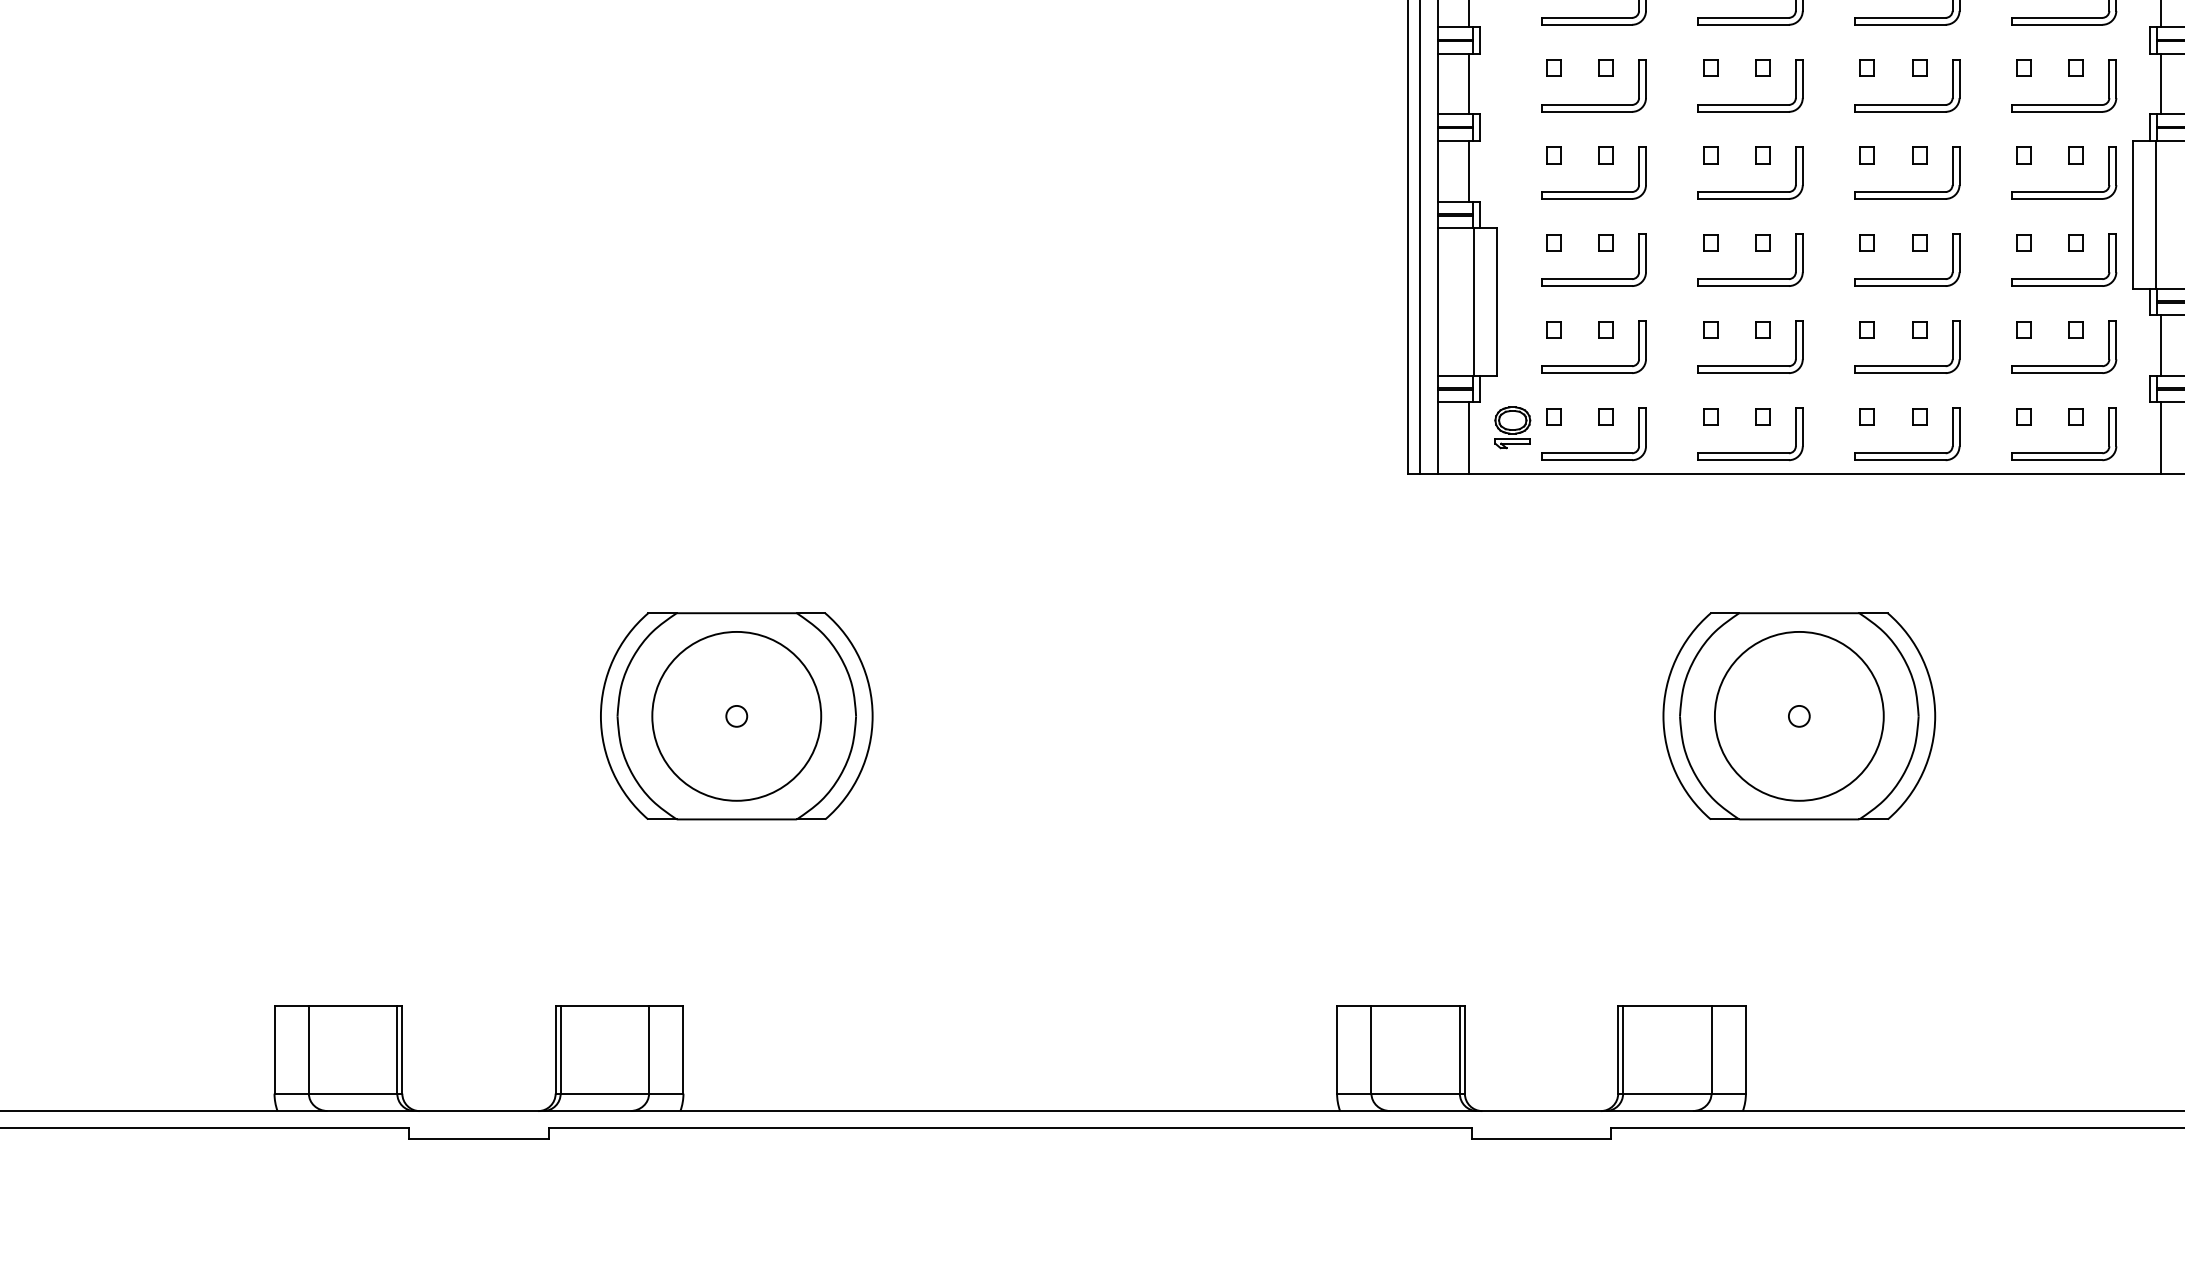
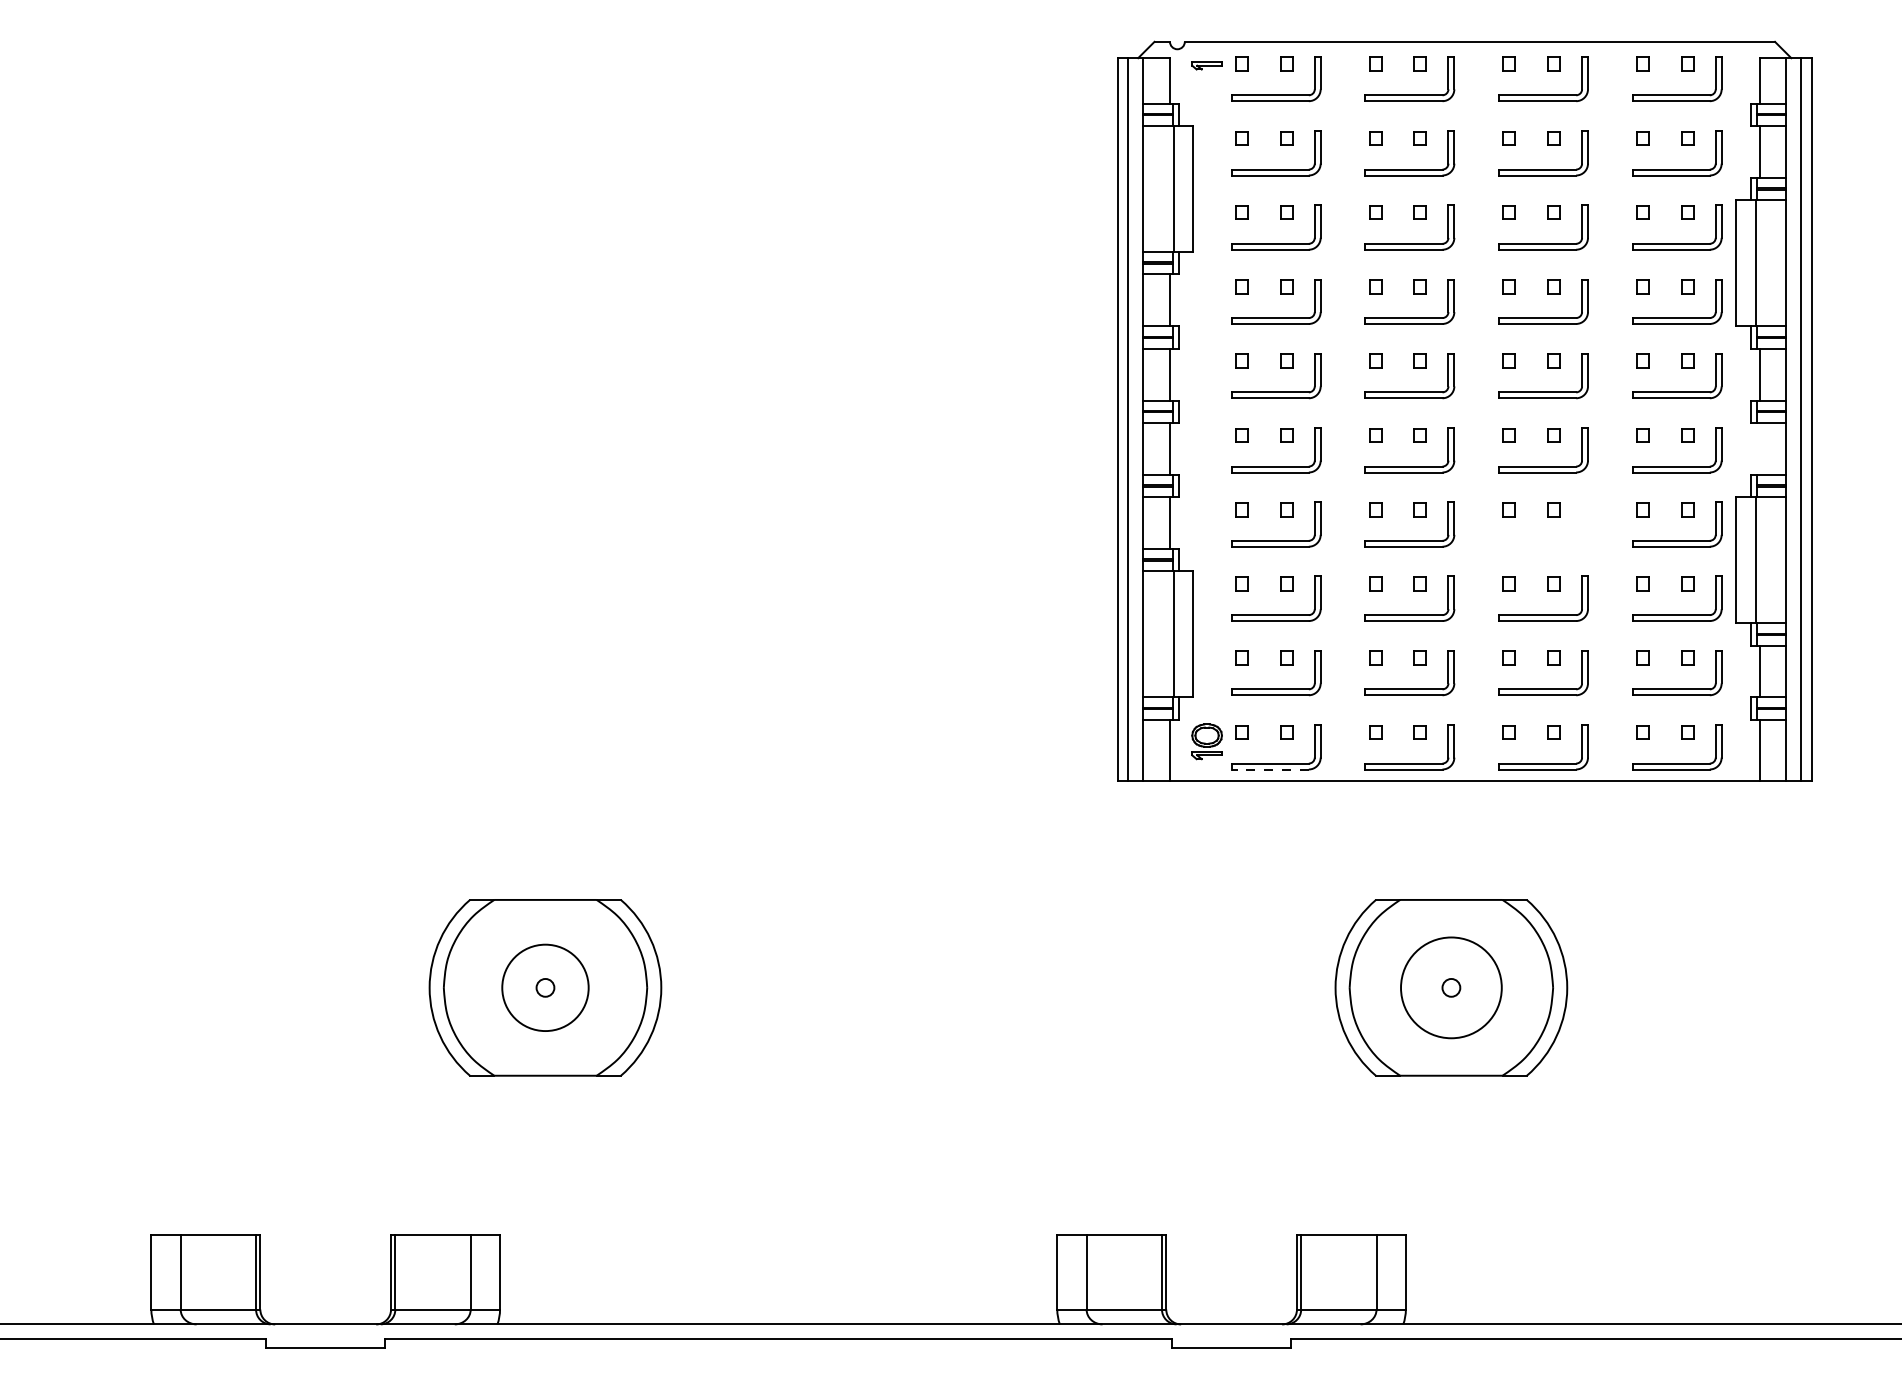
line: (2160, 83) -> (1759, 448), removed
part: (1907, 191) -> (1543, 540), removed
line: (1587, 460) -> (1270, 769), solid -> dashed
circle: (736, 715) -> (545, 987), size x0.6
circle: (1799, 715) -> (1451, 987), size x0.7

